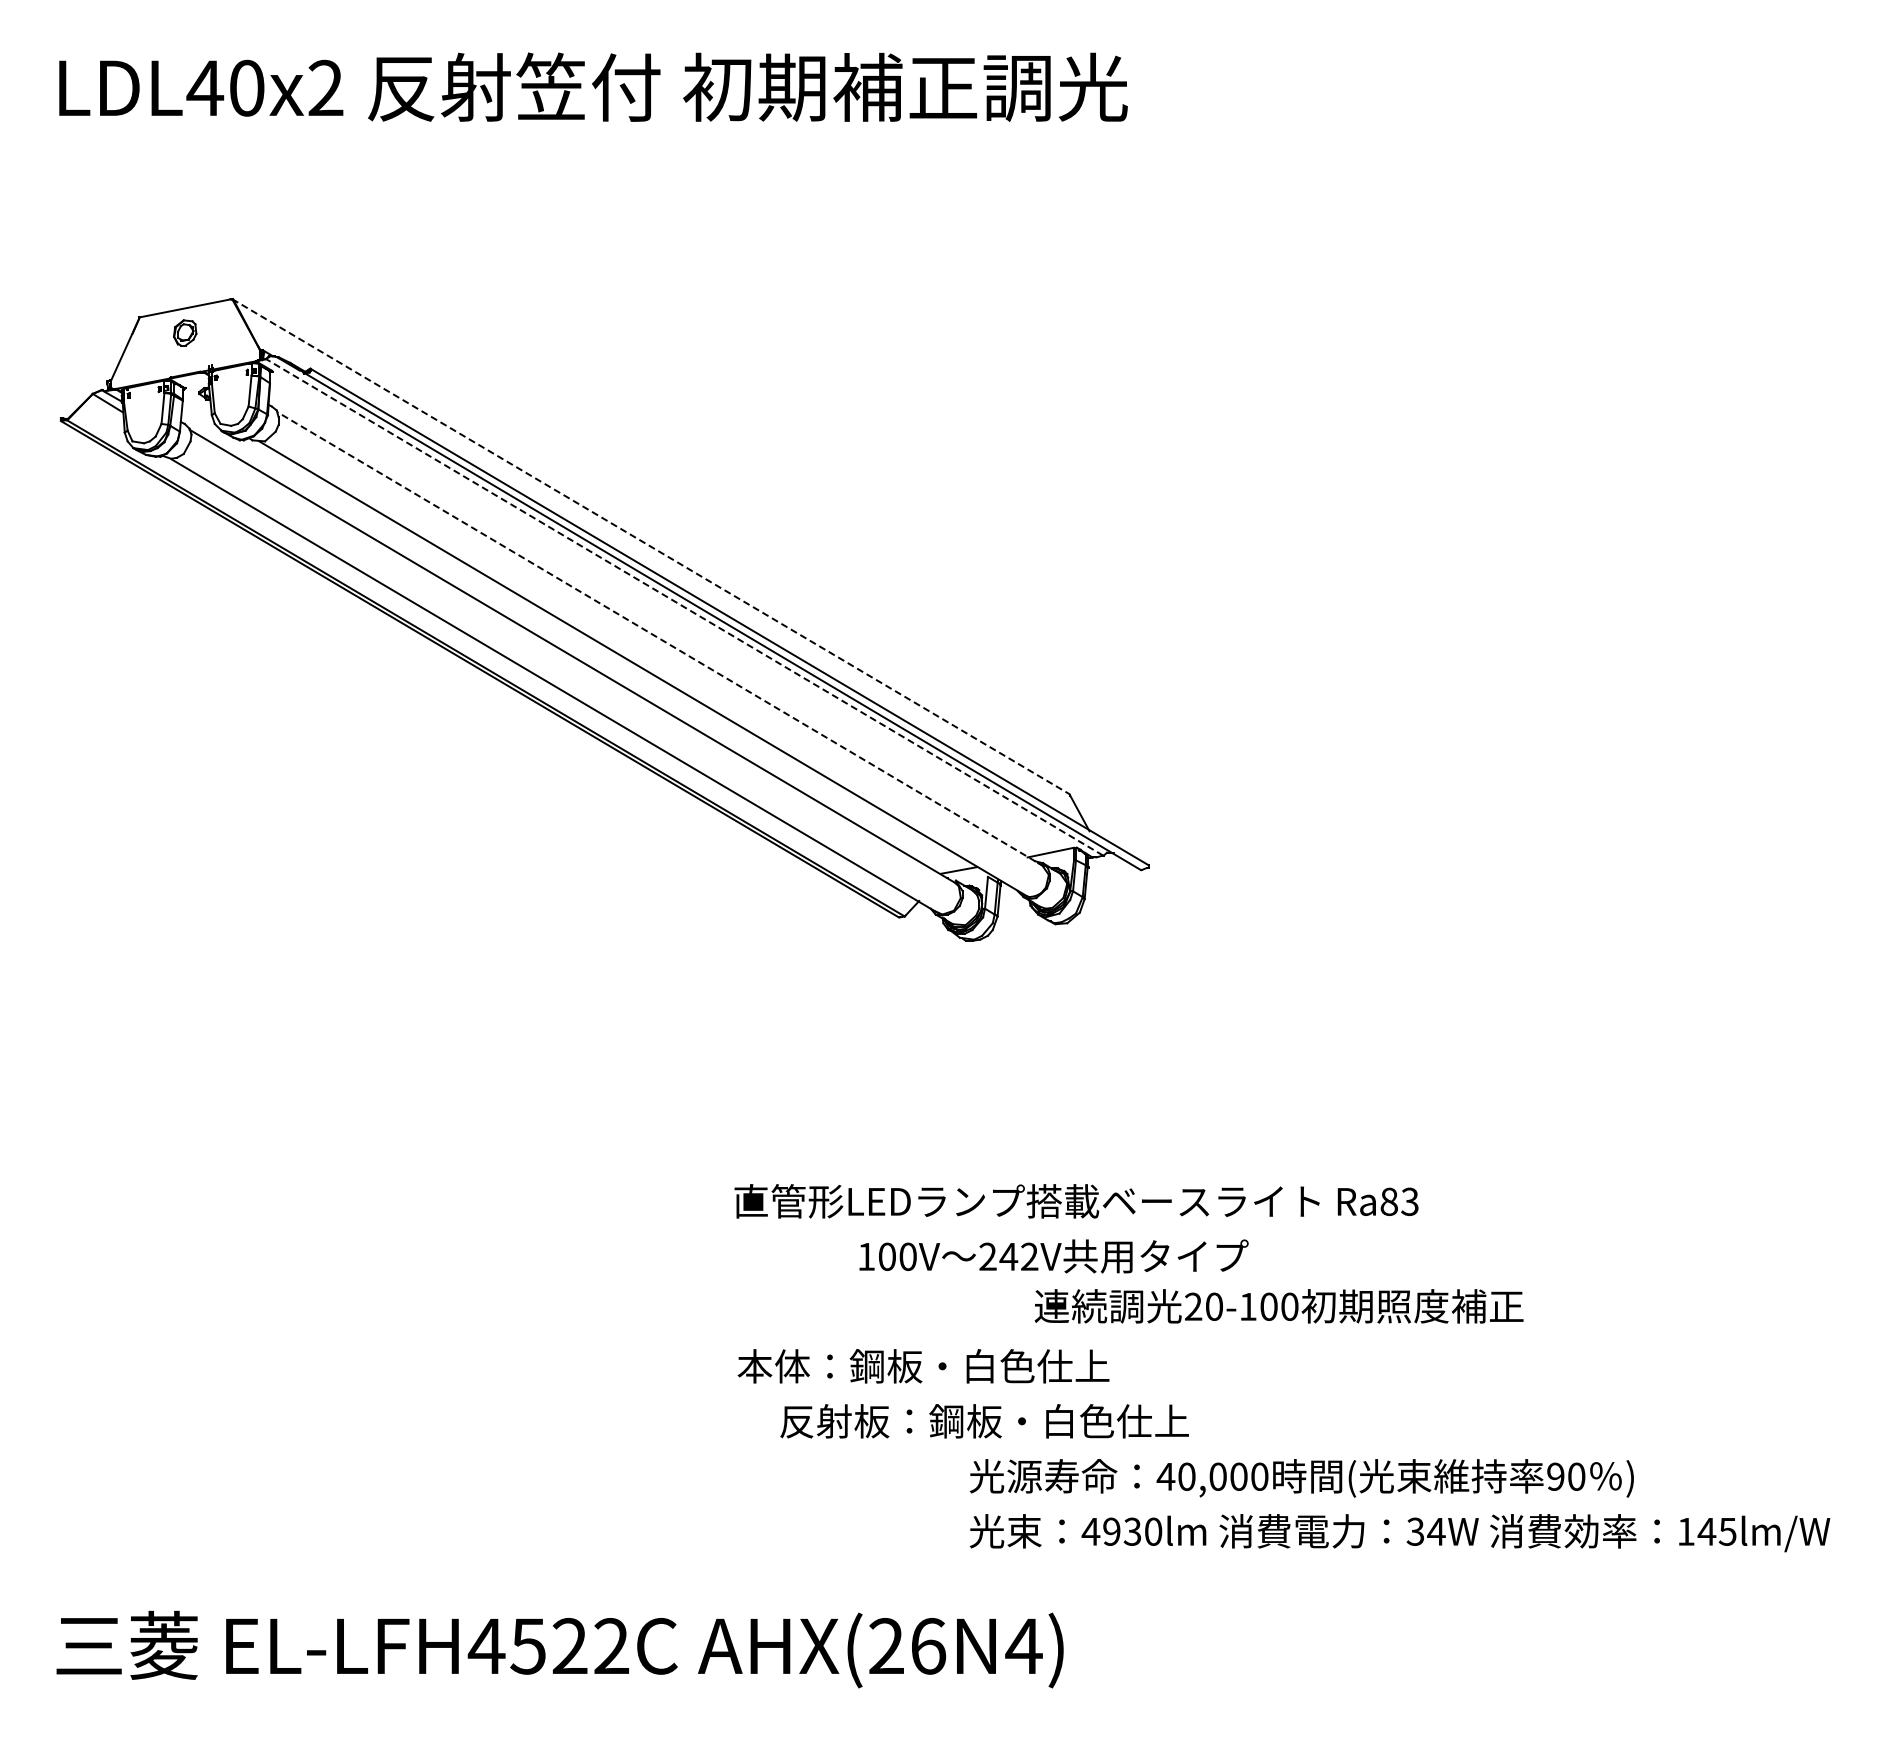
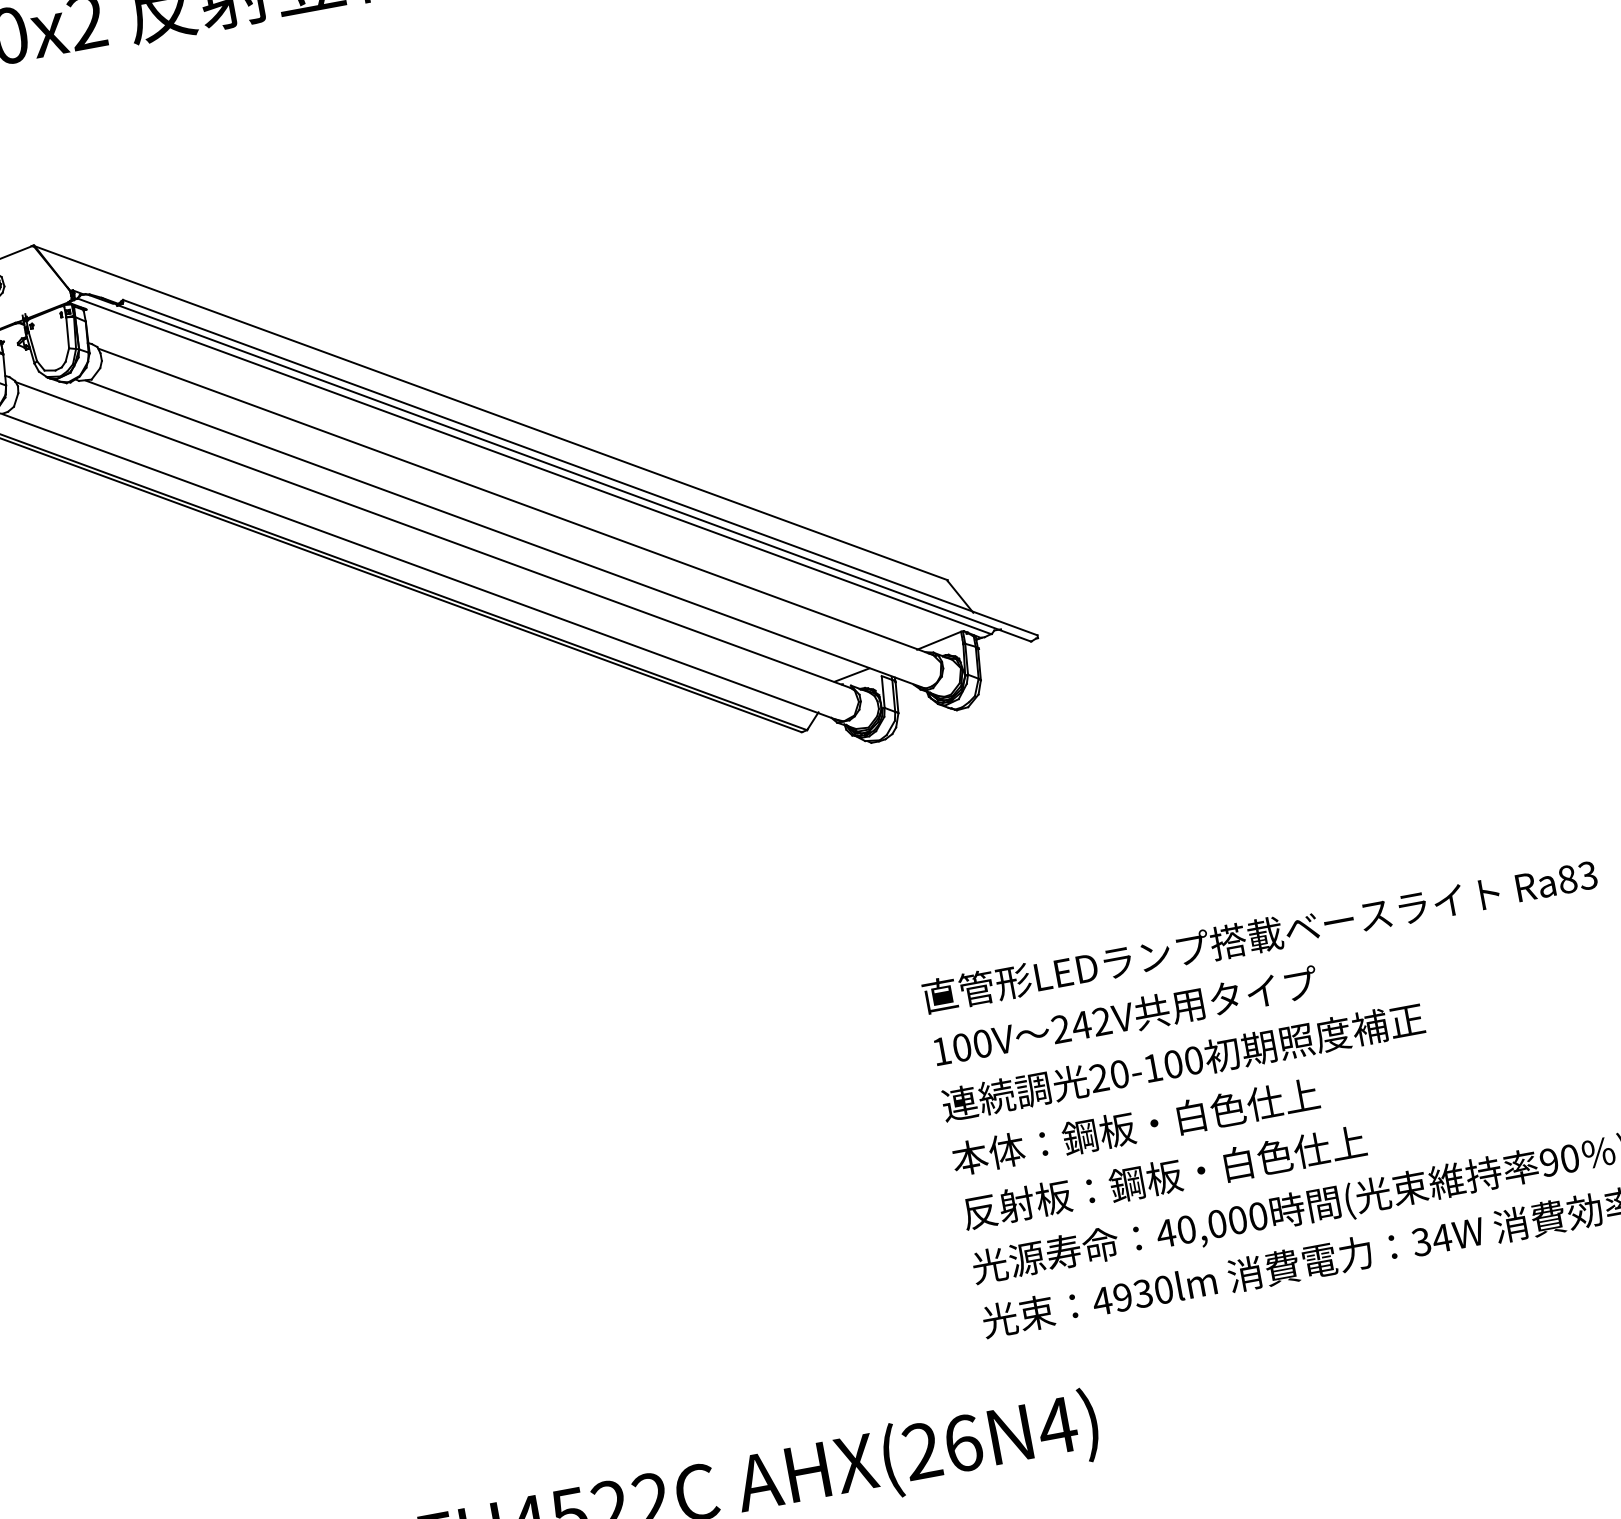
line: (651, 546) -> (490, 412), dashed -> solid
line: (684, 607) -> (534, 466), dashed -> solid
line: (660, 639) -> (516, 502), dashed -> solid
text: (1076, 1201) -> (1259, 936), moved
text: (1053, 1256) -> (1125, 1016), moved
text: (1278, 1306) -> (1182, 1062), moved
text: (923, 1366) -> (1135, 1126), moved
text: (984, 1421) -> (1164, 1177), moved

